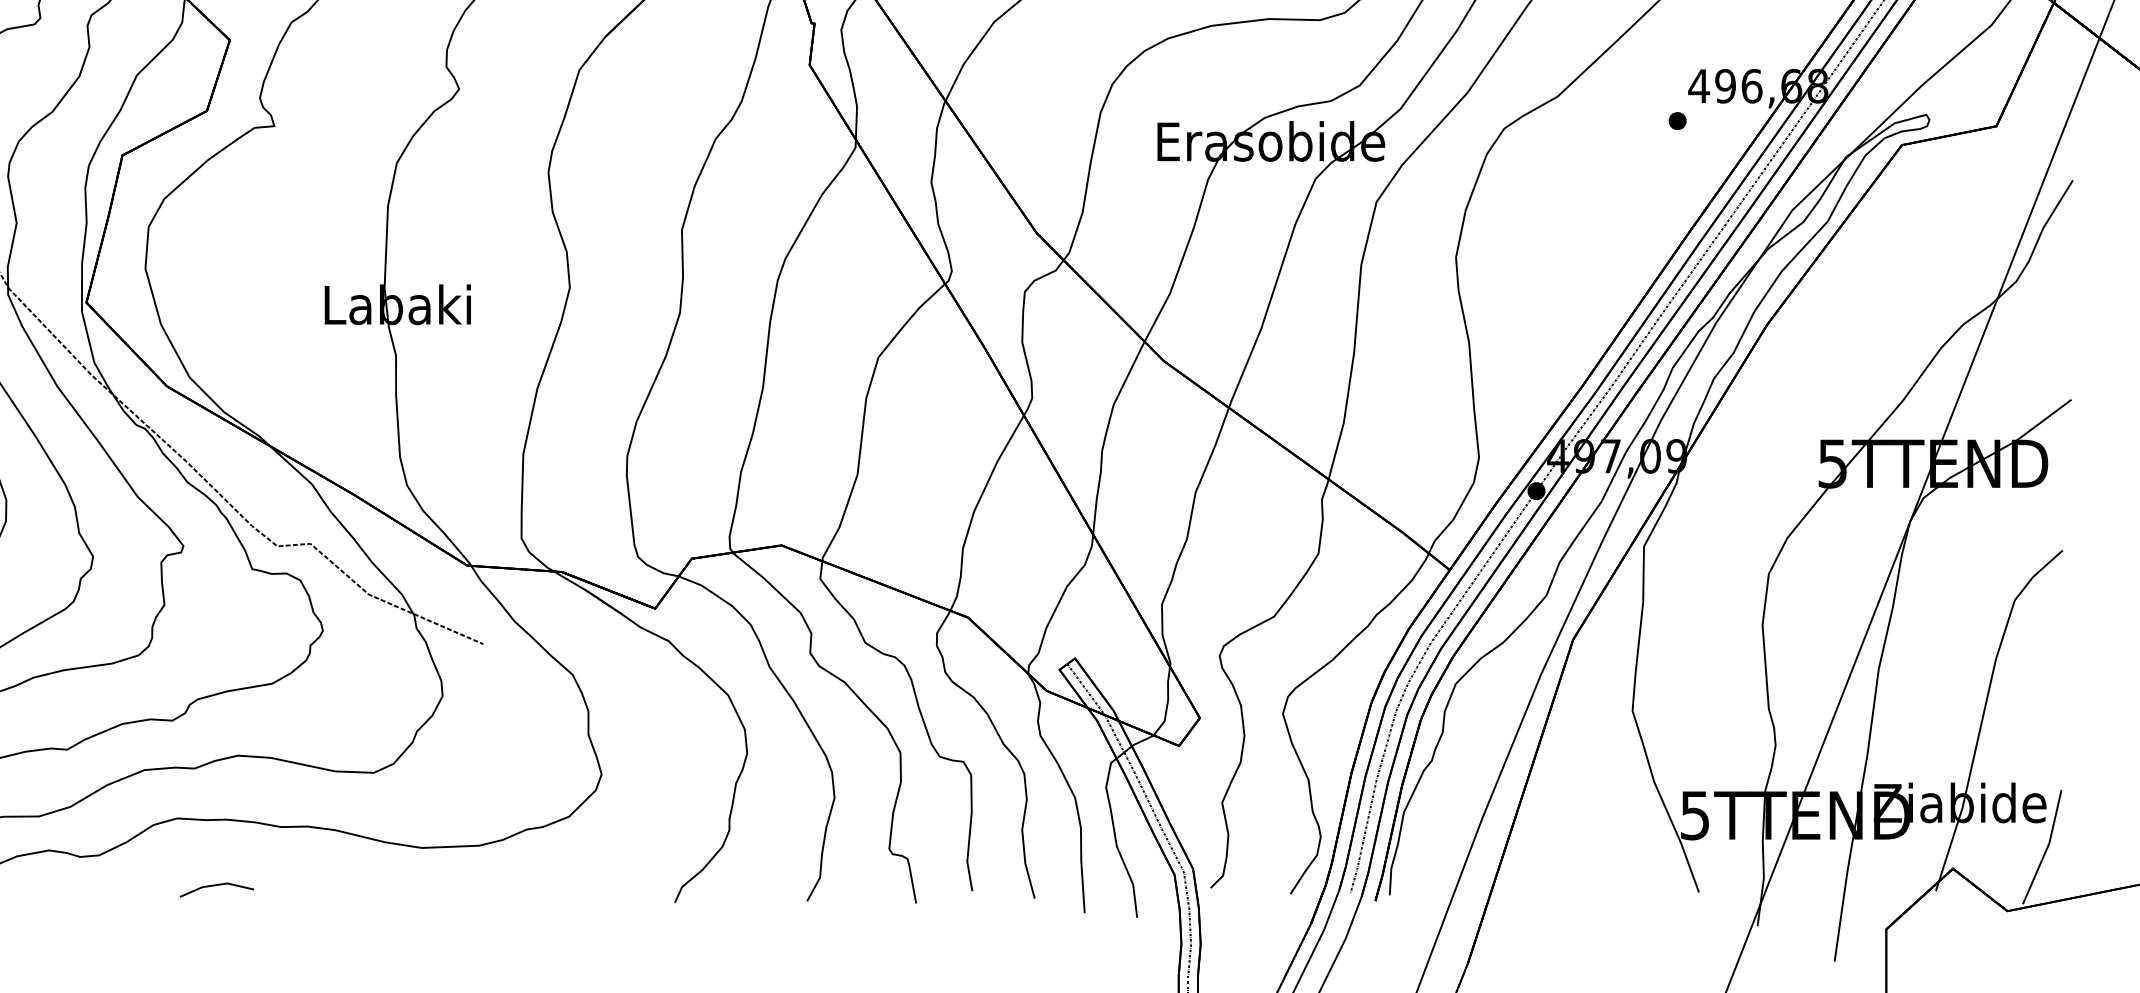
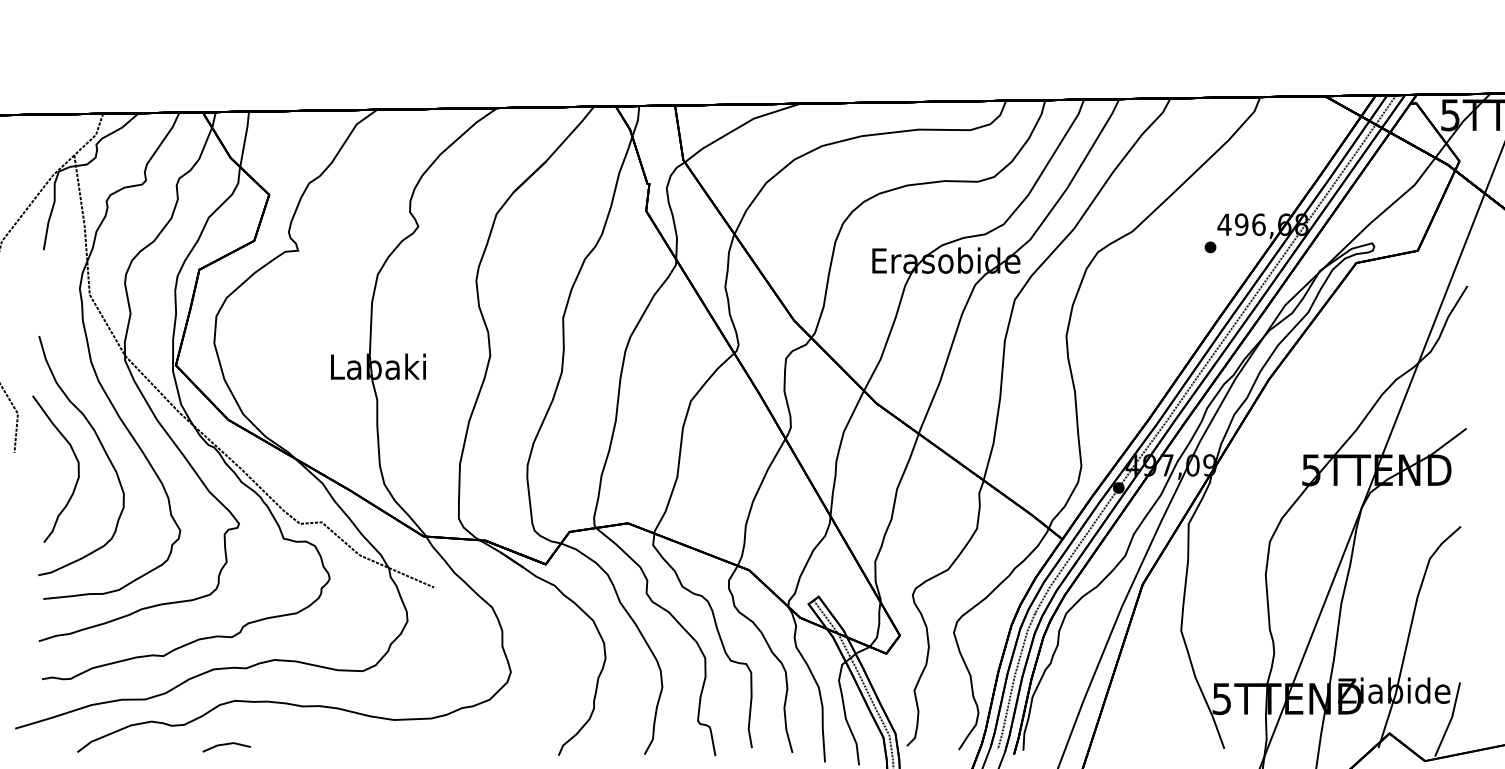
line: (216, 887) -> (226, 745), moved

